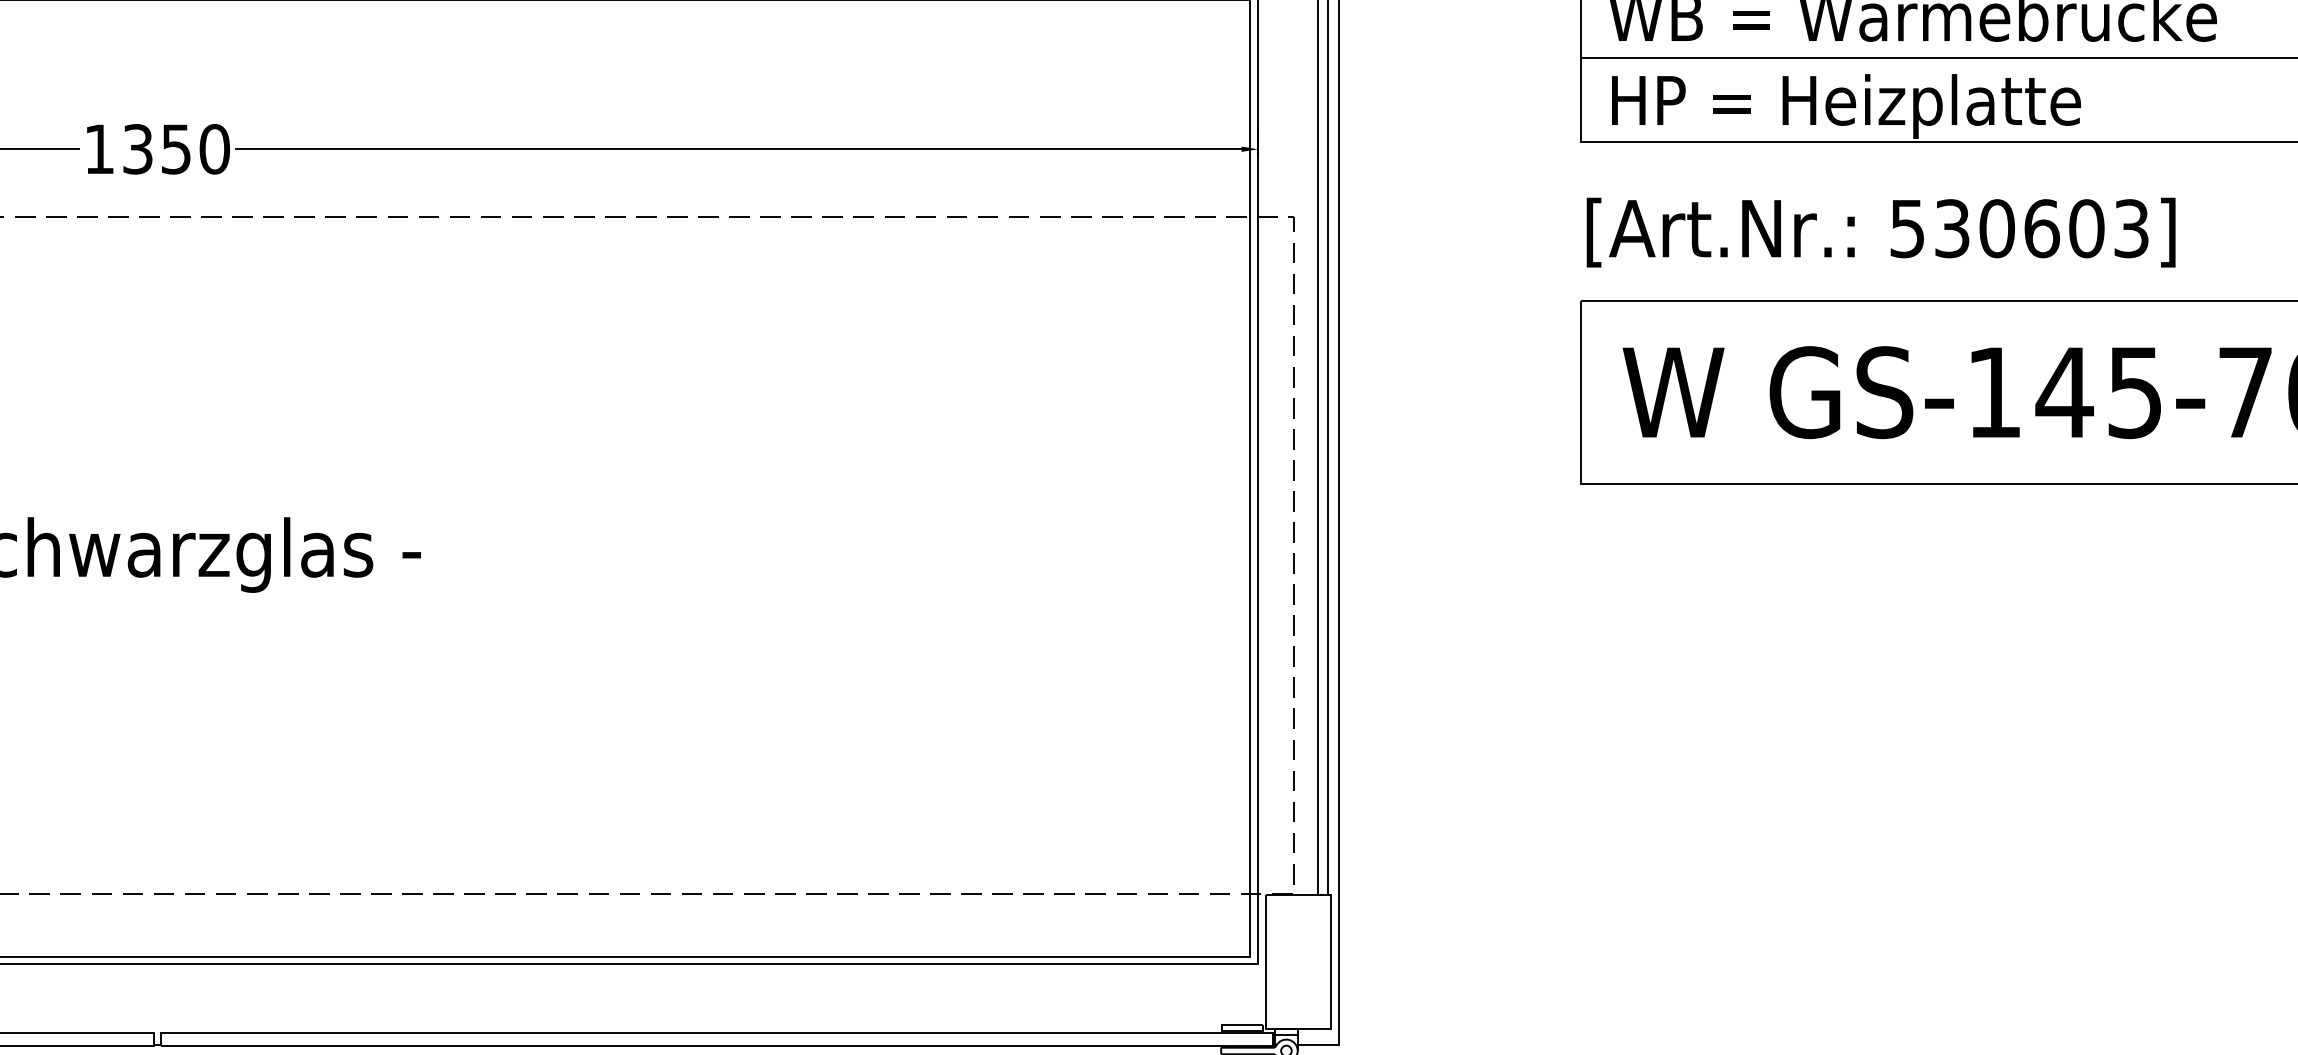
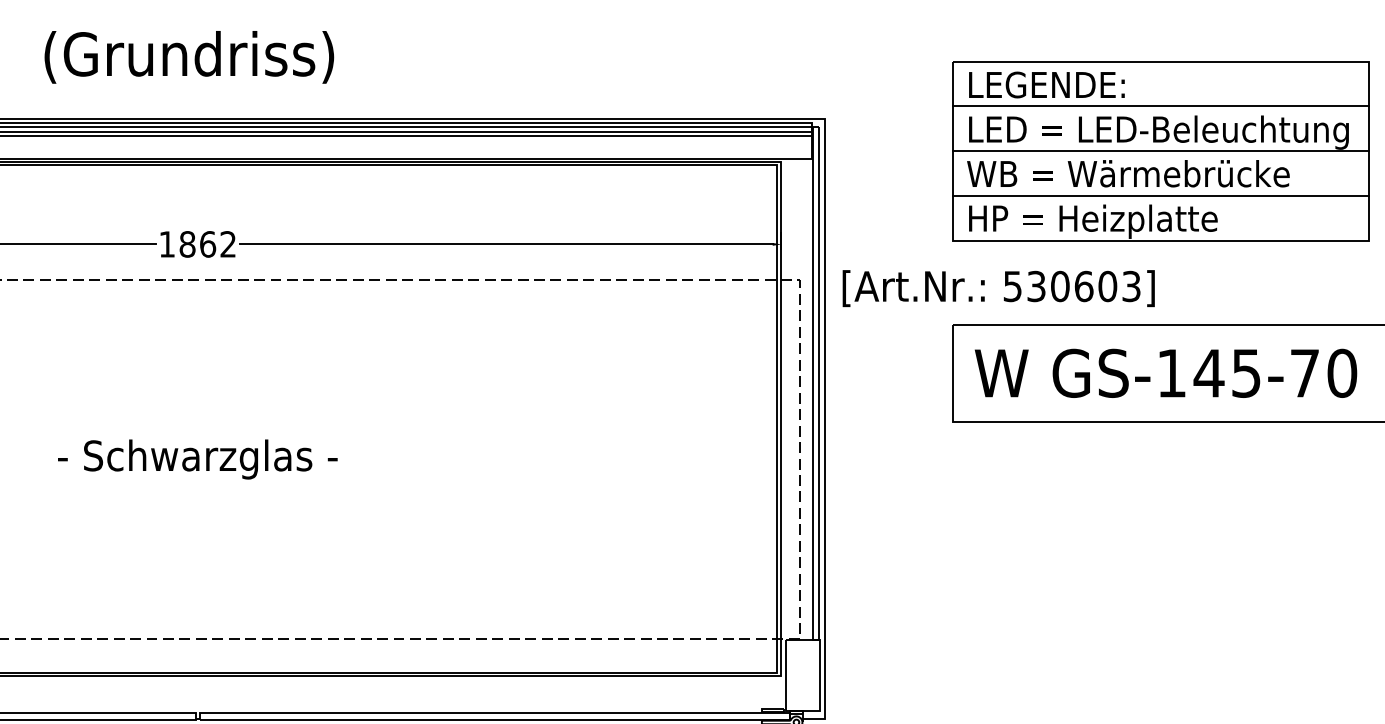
text: (175, 149) -> (207, 244), 1350 -> 1862
text: (1880, 232) -> (998, 288), moved

